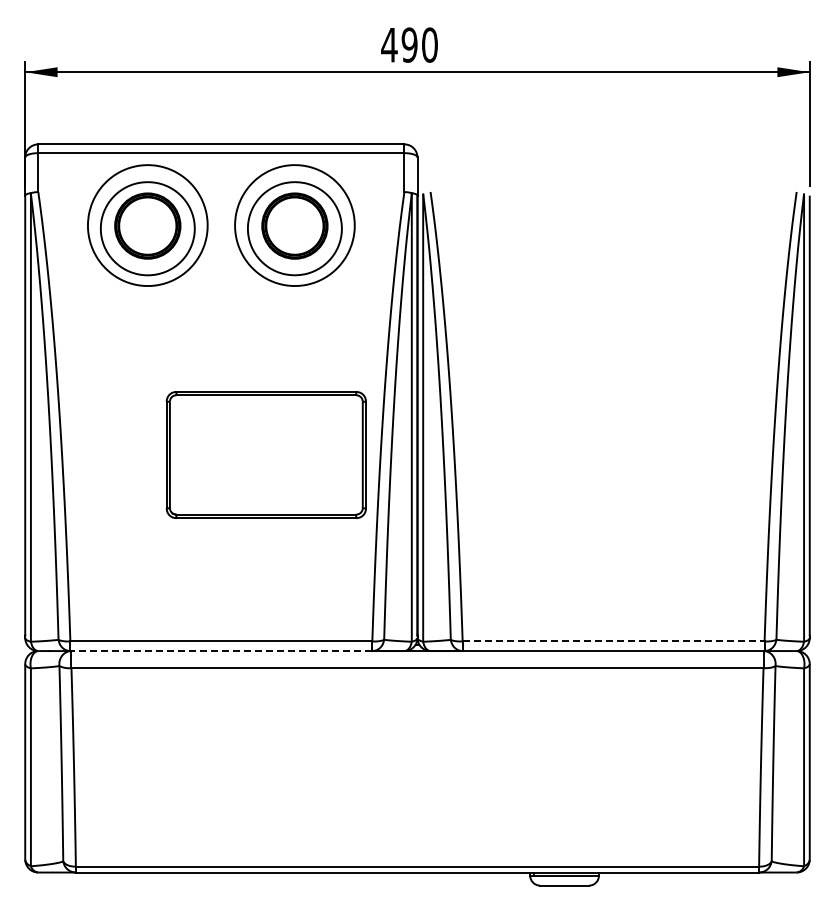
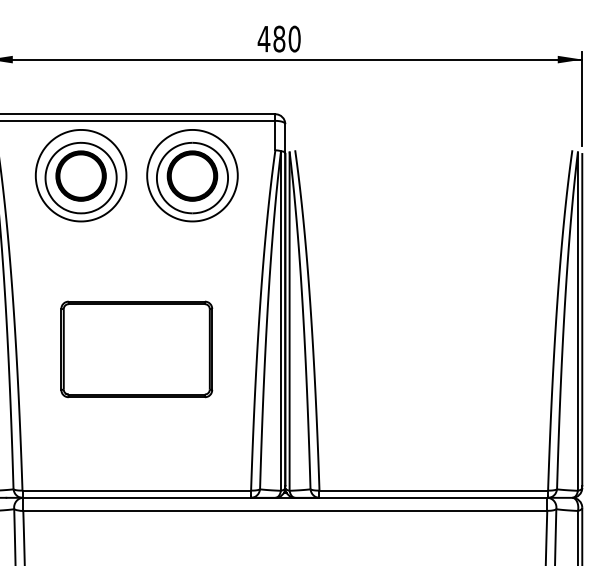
text: (409, 44) -> (279, 38), 490 -> 480
part: (265, 454) -> (136, 349), moved
line: (613, 641) -> (433, 490), dashed -> solid
line: (221, 651) -> (136, 498), dashed -> solid

